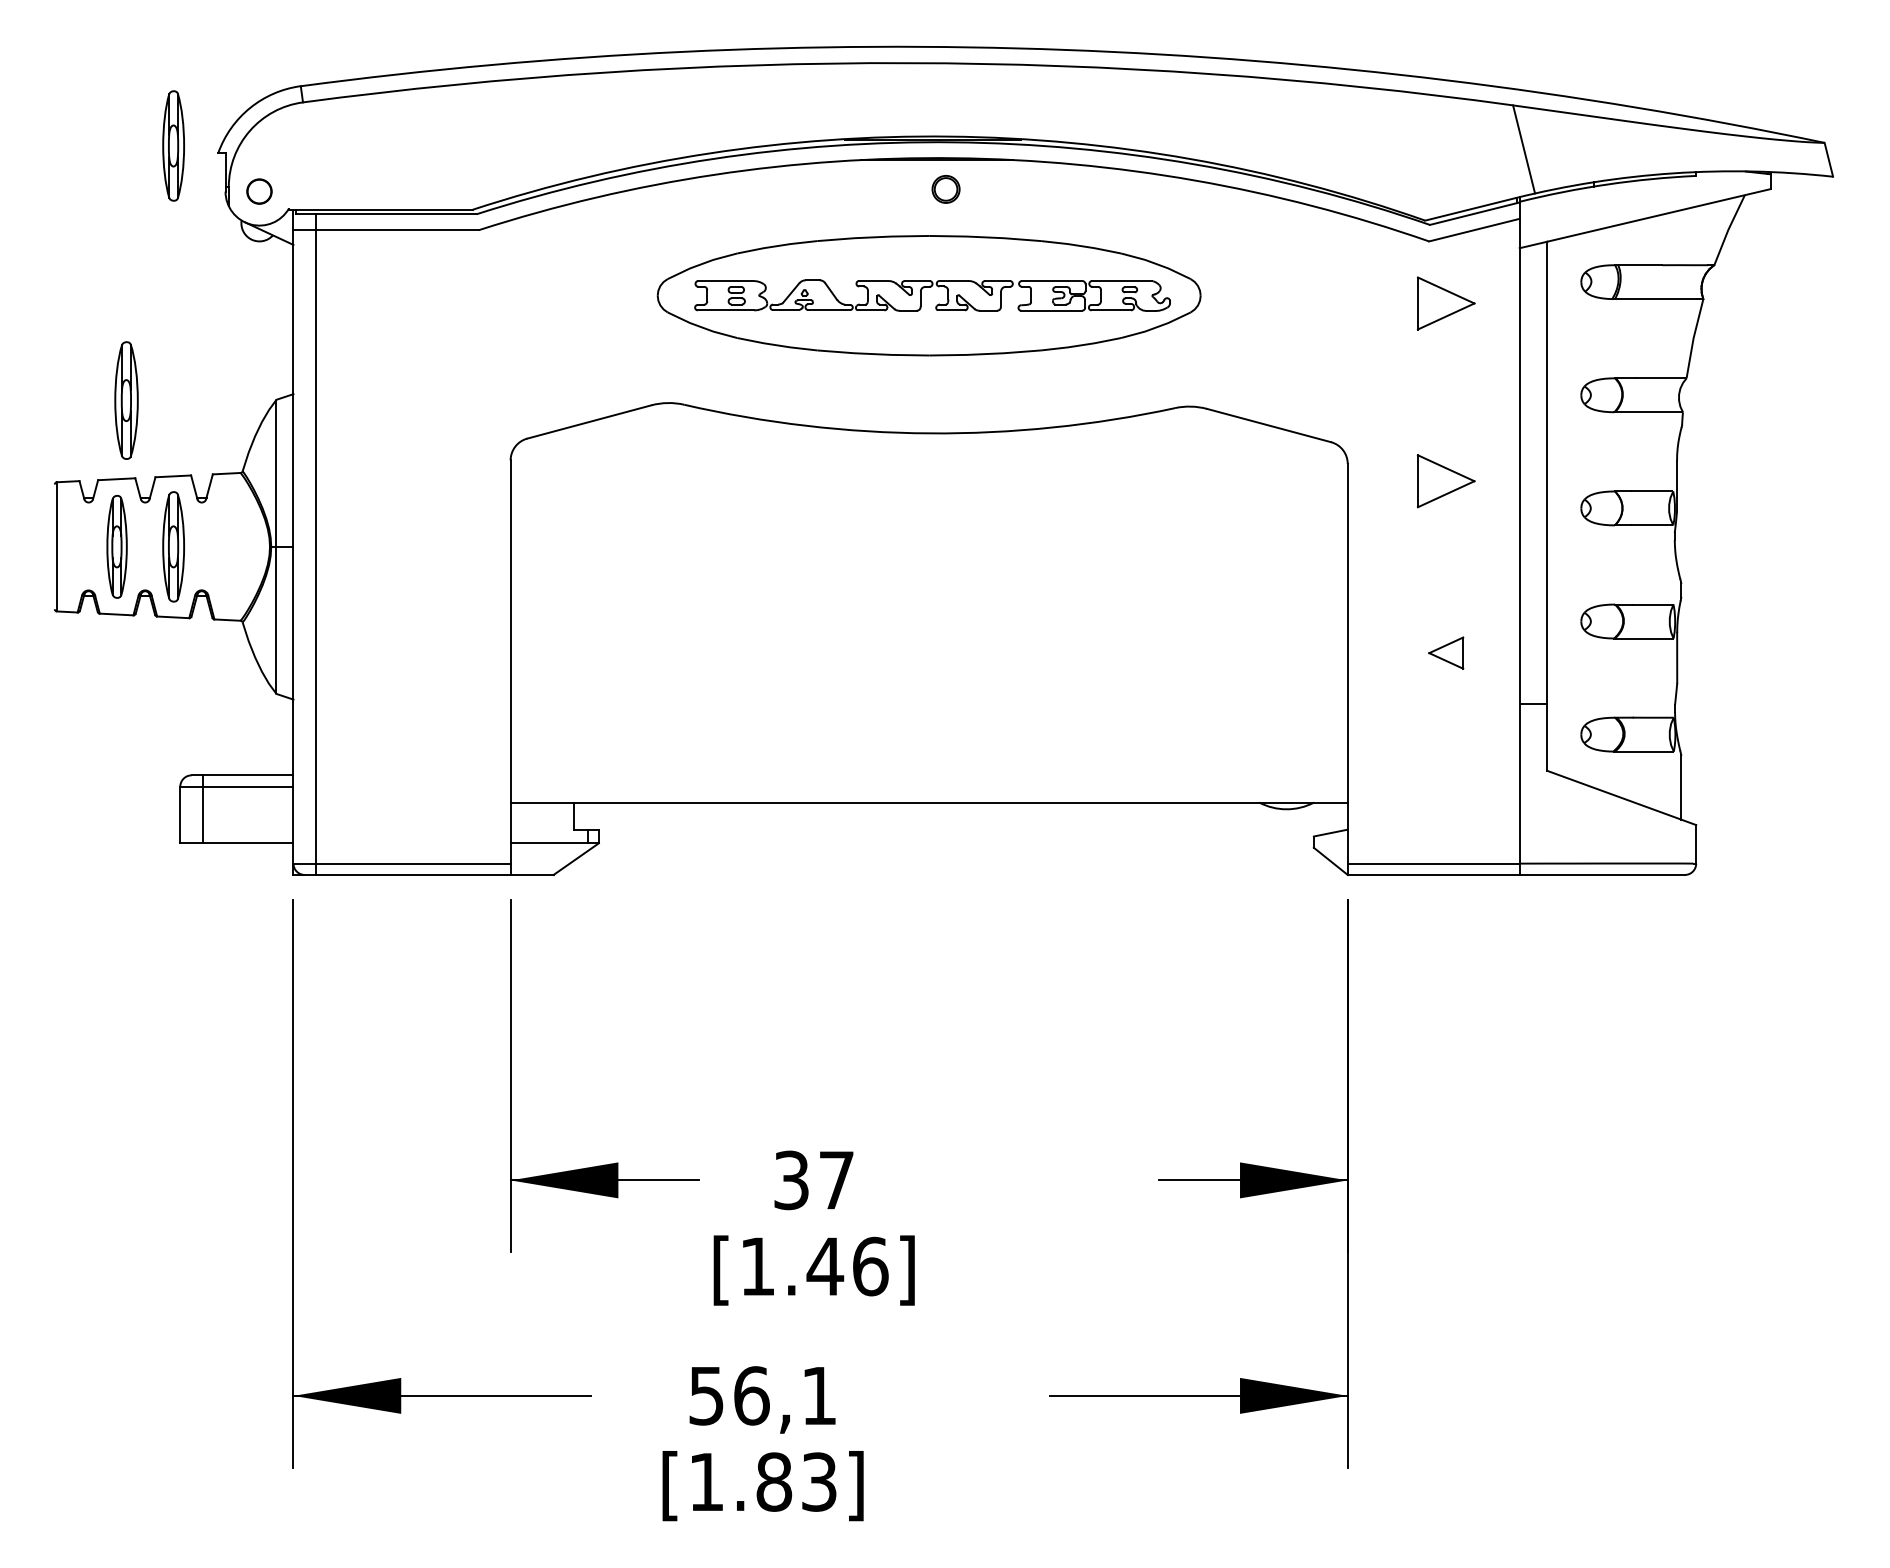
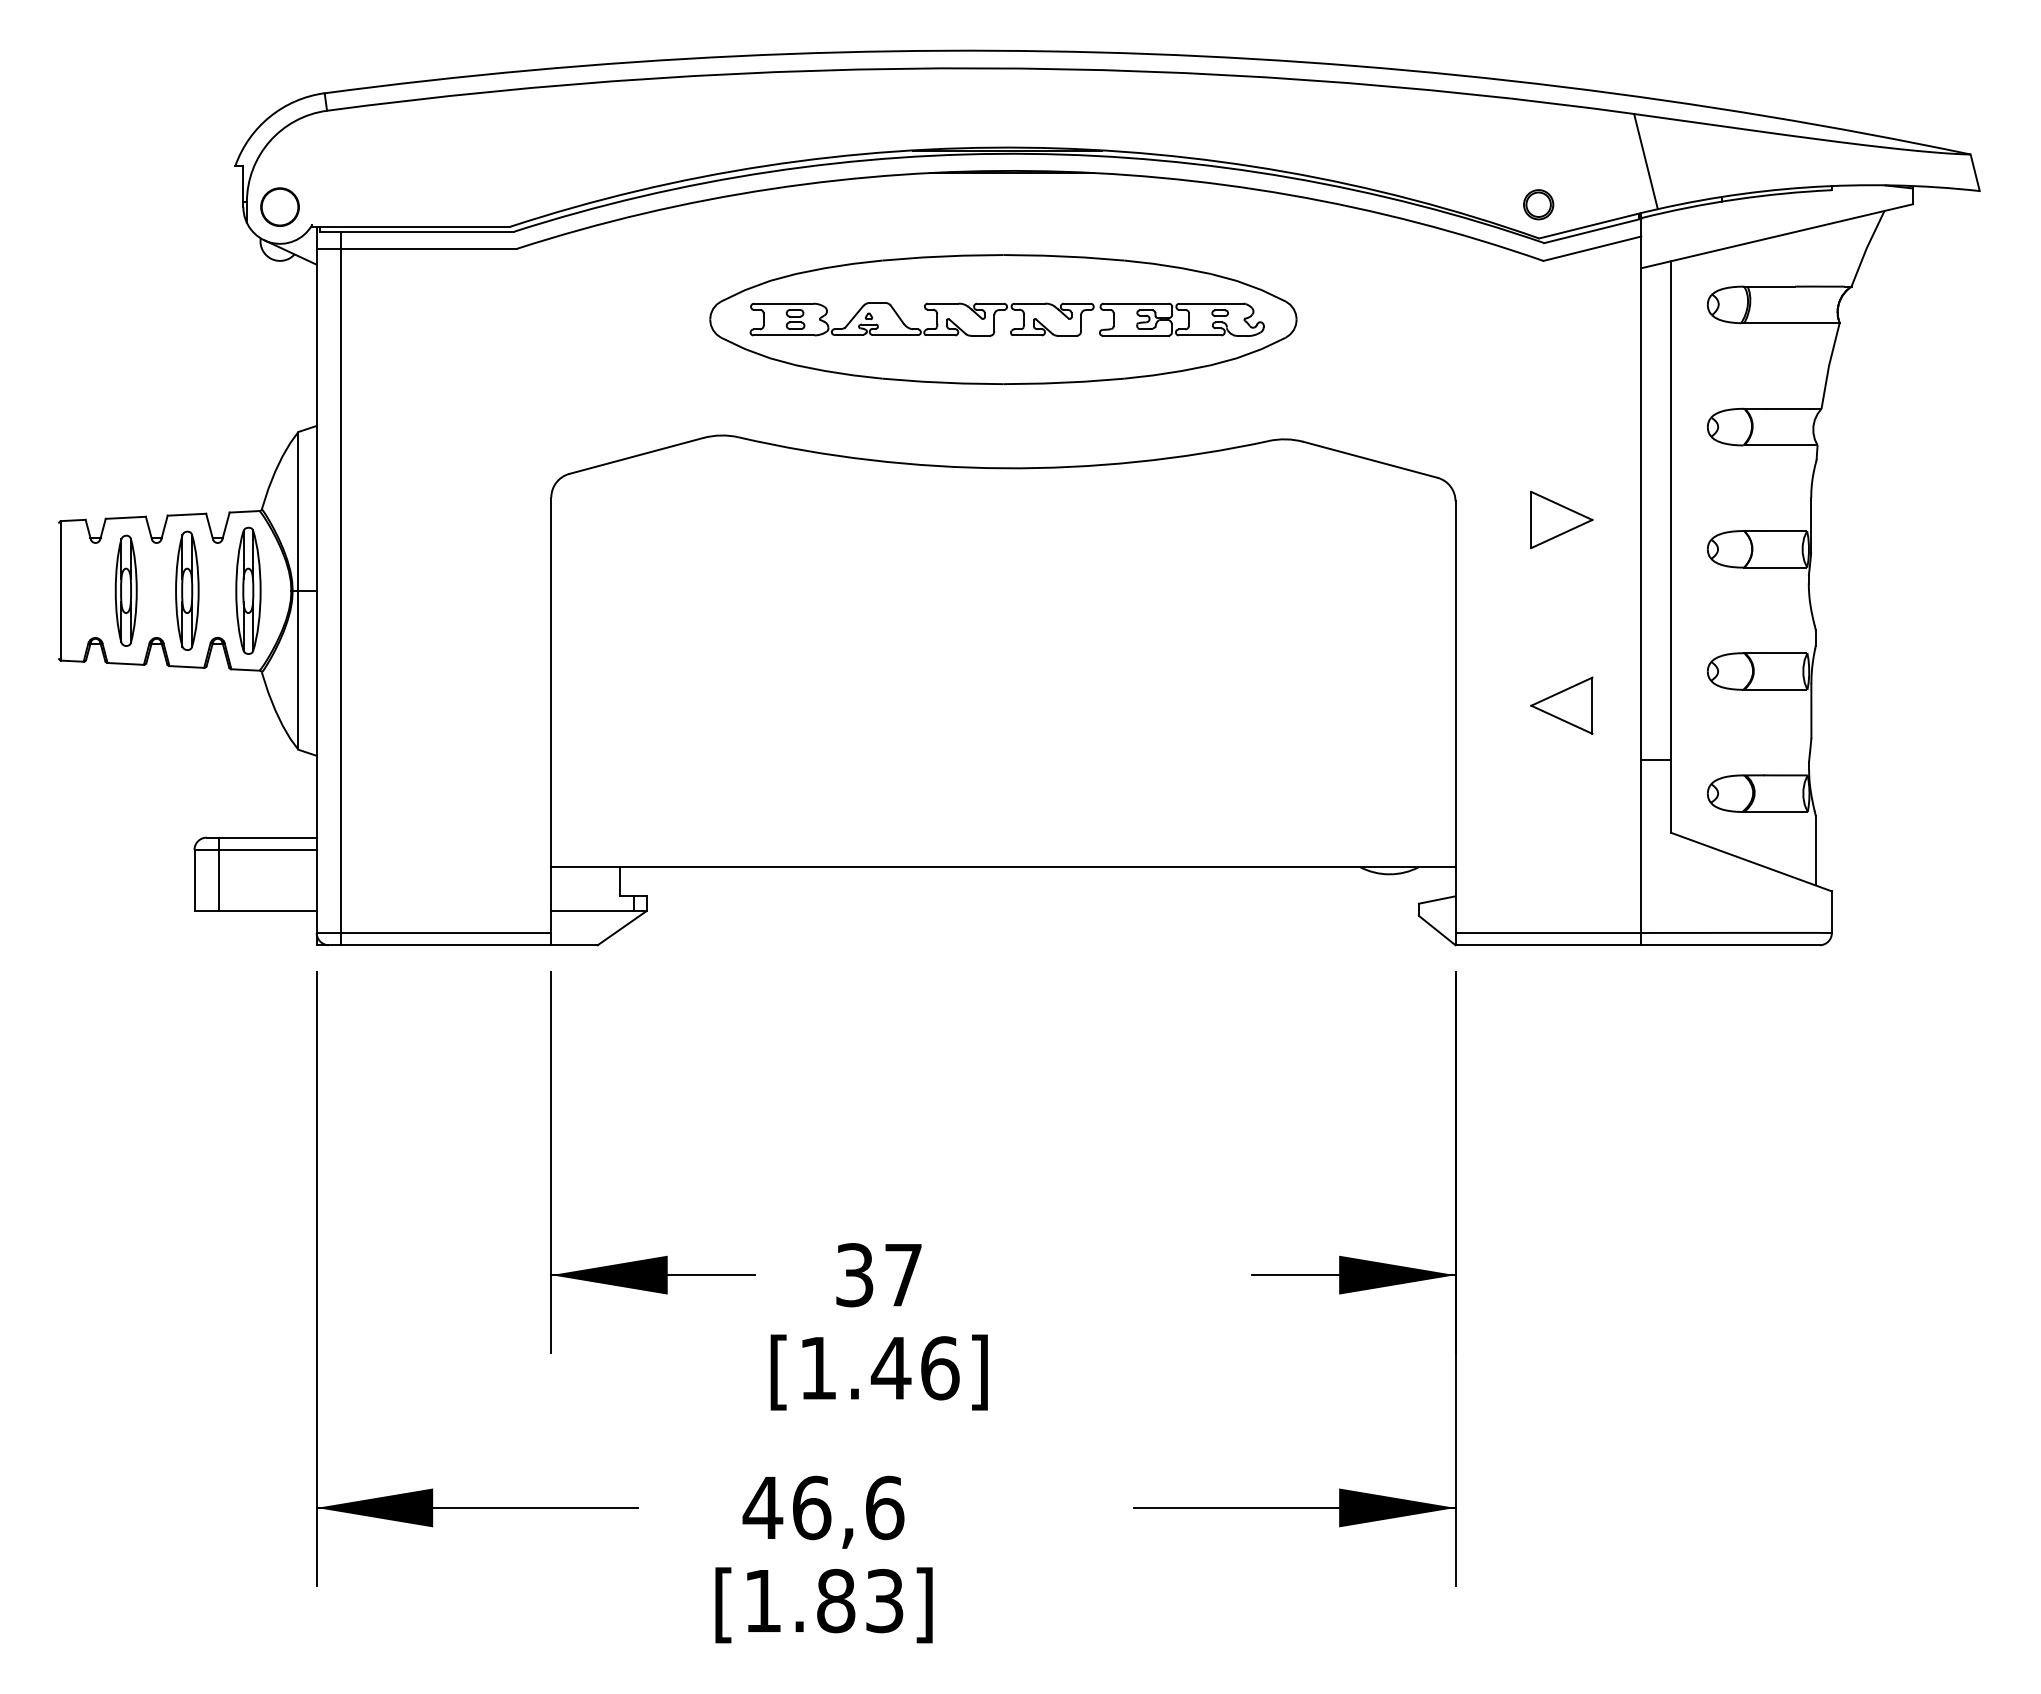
part: (173, 145) -> (187, 157), removed
part: (945, 189) -> (1538, 204), moved
circle: (258, 191) -> (279, 206), size x1.43
part: (1445, 303) -> (1561, 327), removed
part: (126, 400) -> (248, 590), moved
part: (1445, 652) -> (1561, 705), size x1.67
text: (762, 1395) -> (823, 1507), 56,1 -> 46,6

